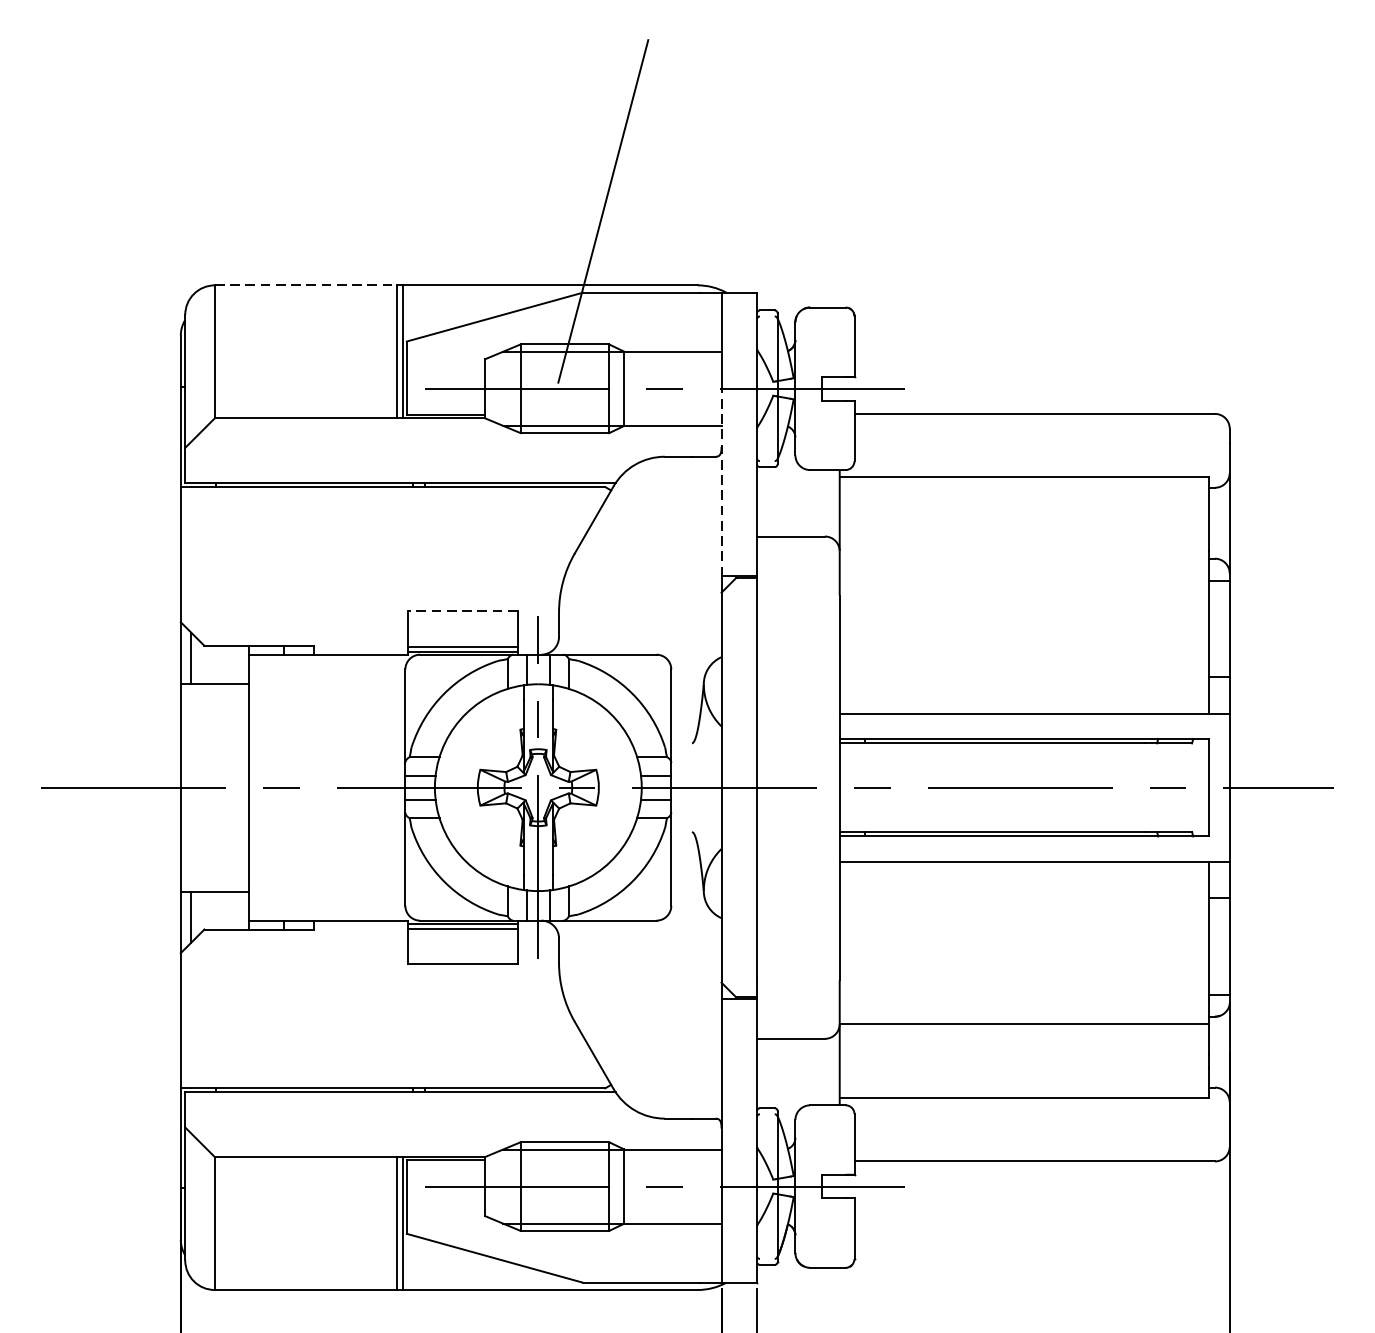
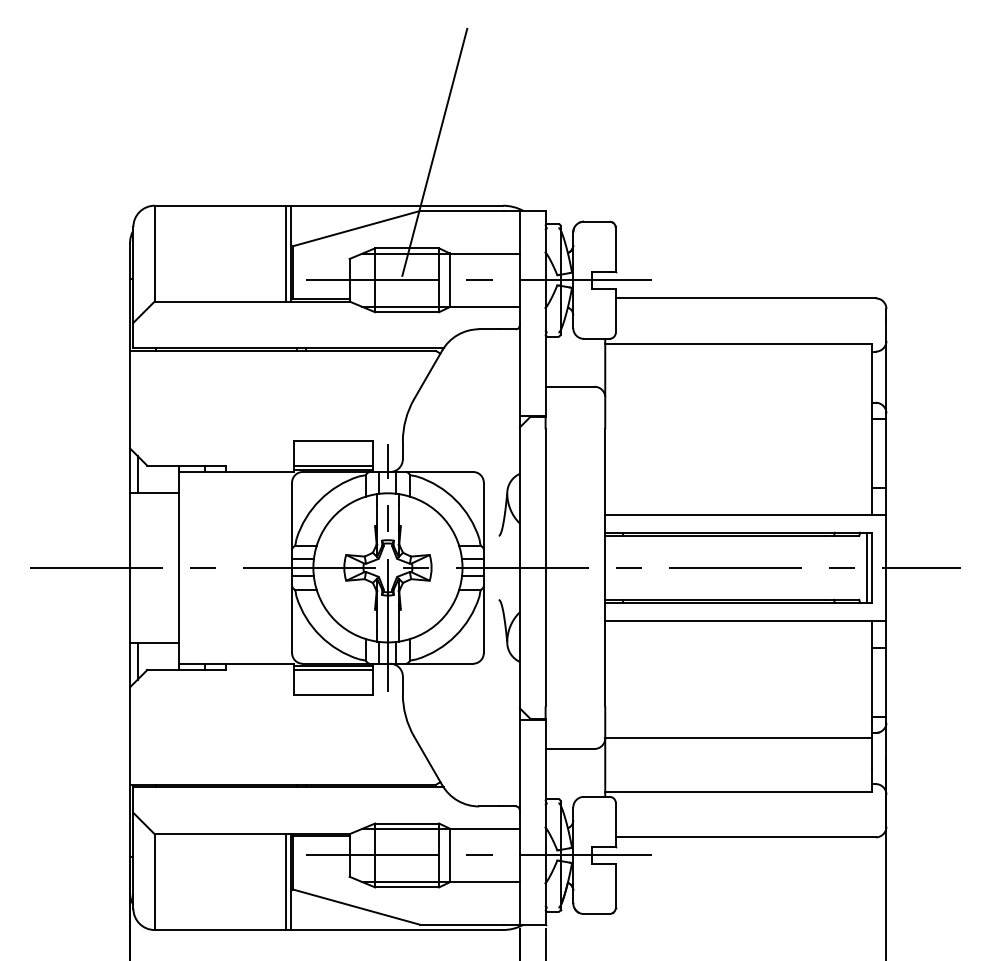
line: (306, 285) -> (220, 205), dashed -> solid
line: (722, 482) -> (520, 347), dashed -> solid
line: (462, 611) -> (333, 440), dashed -> solid
line: (1203, 787) -> (867, 567), added

